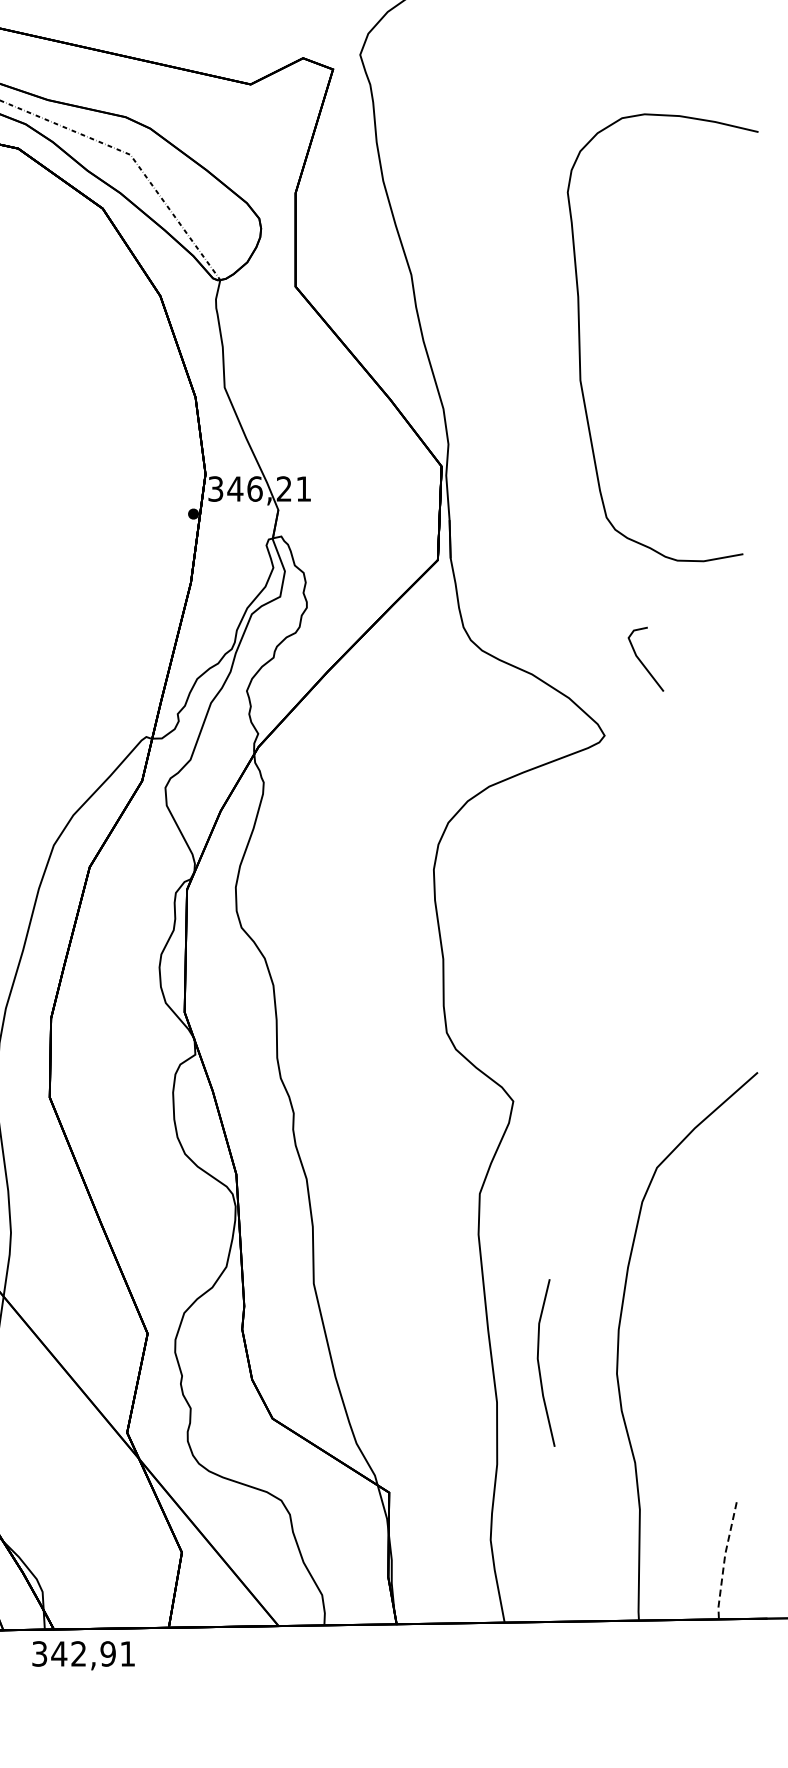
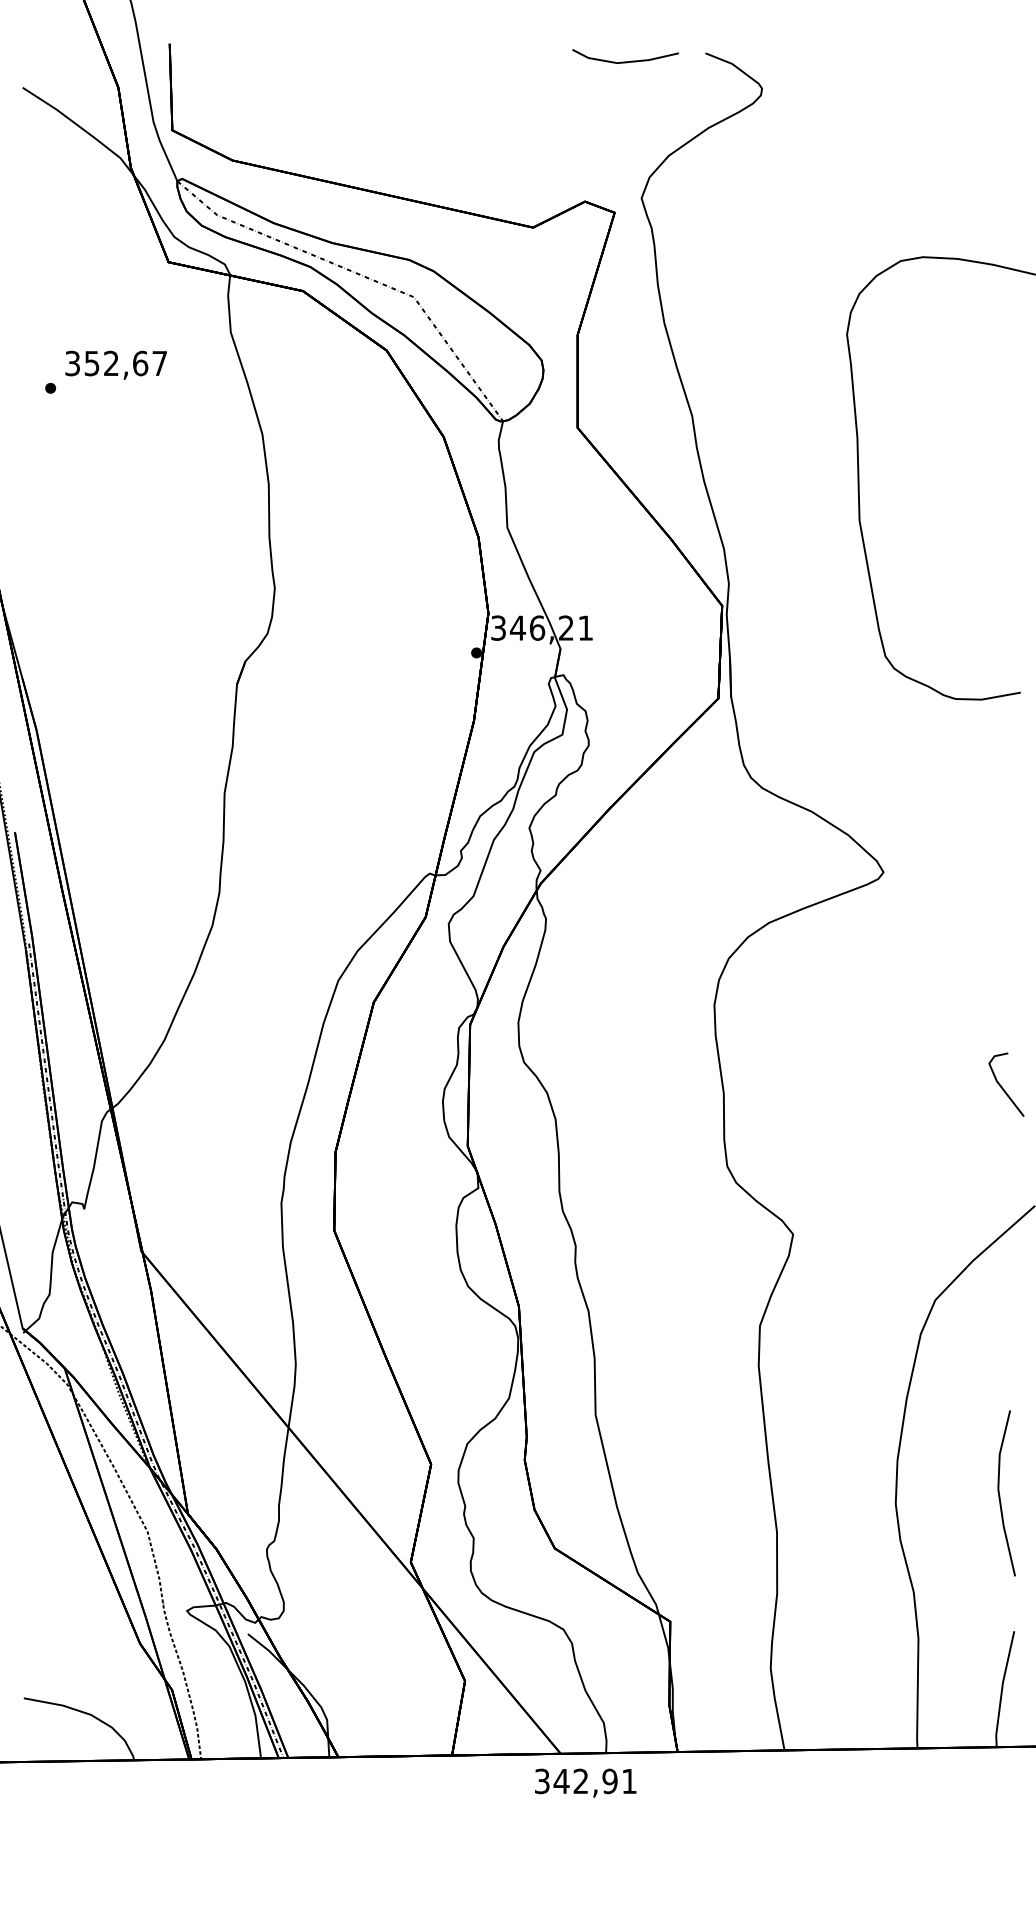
line: (641, 661) -> (1002, 1086), moved
line: (539, 1365) -> (1000, 1495), moved
line: (724, 1561) -> (1002, 1689), dashed -> solid
text: (83, 1655) -> (585, 1782), moved

